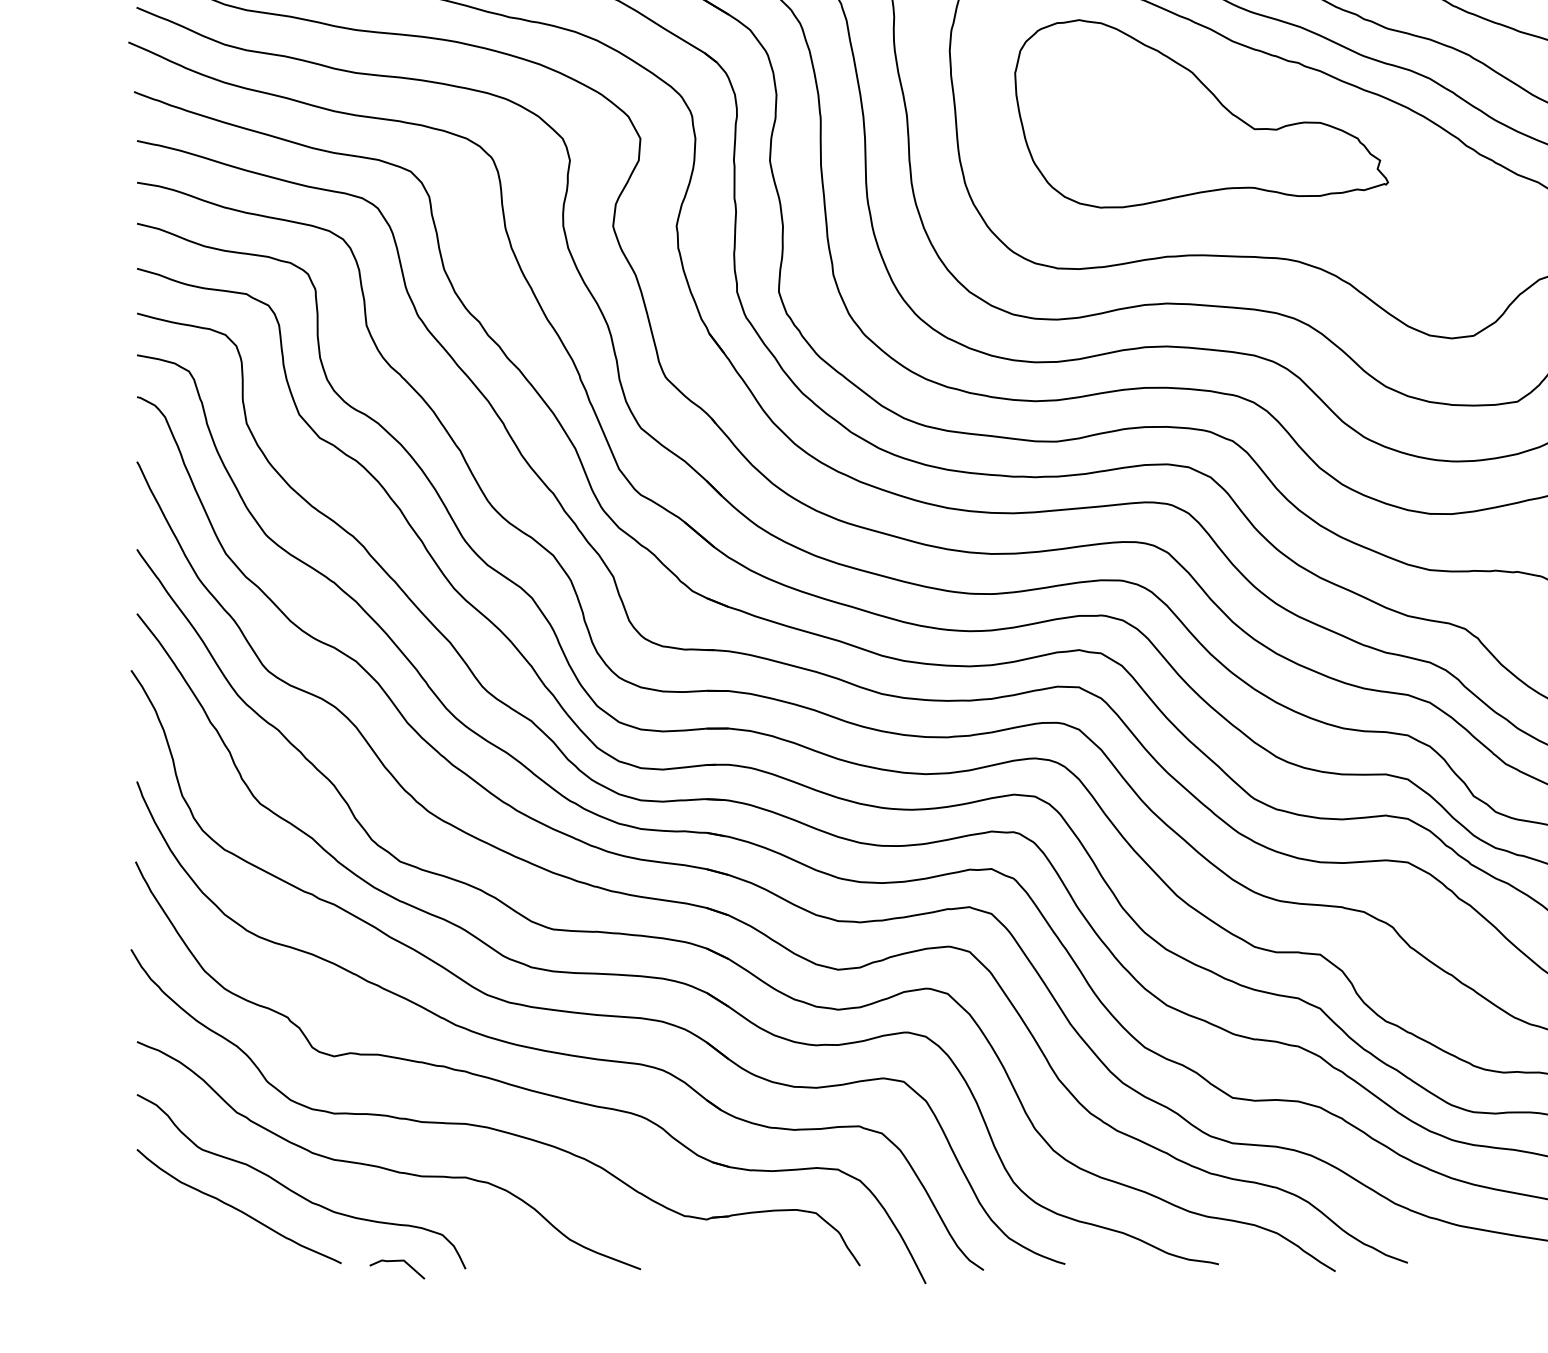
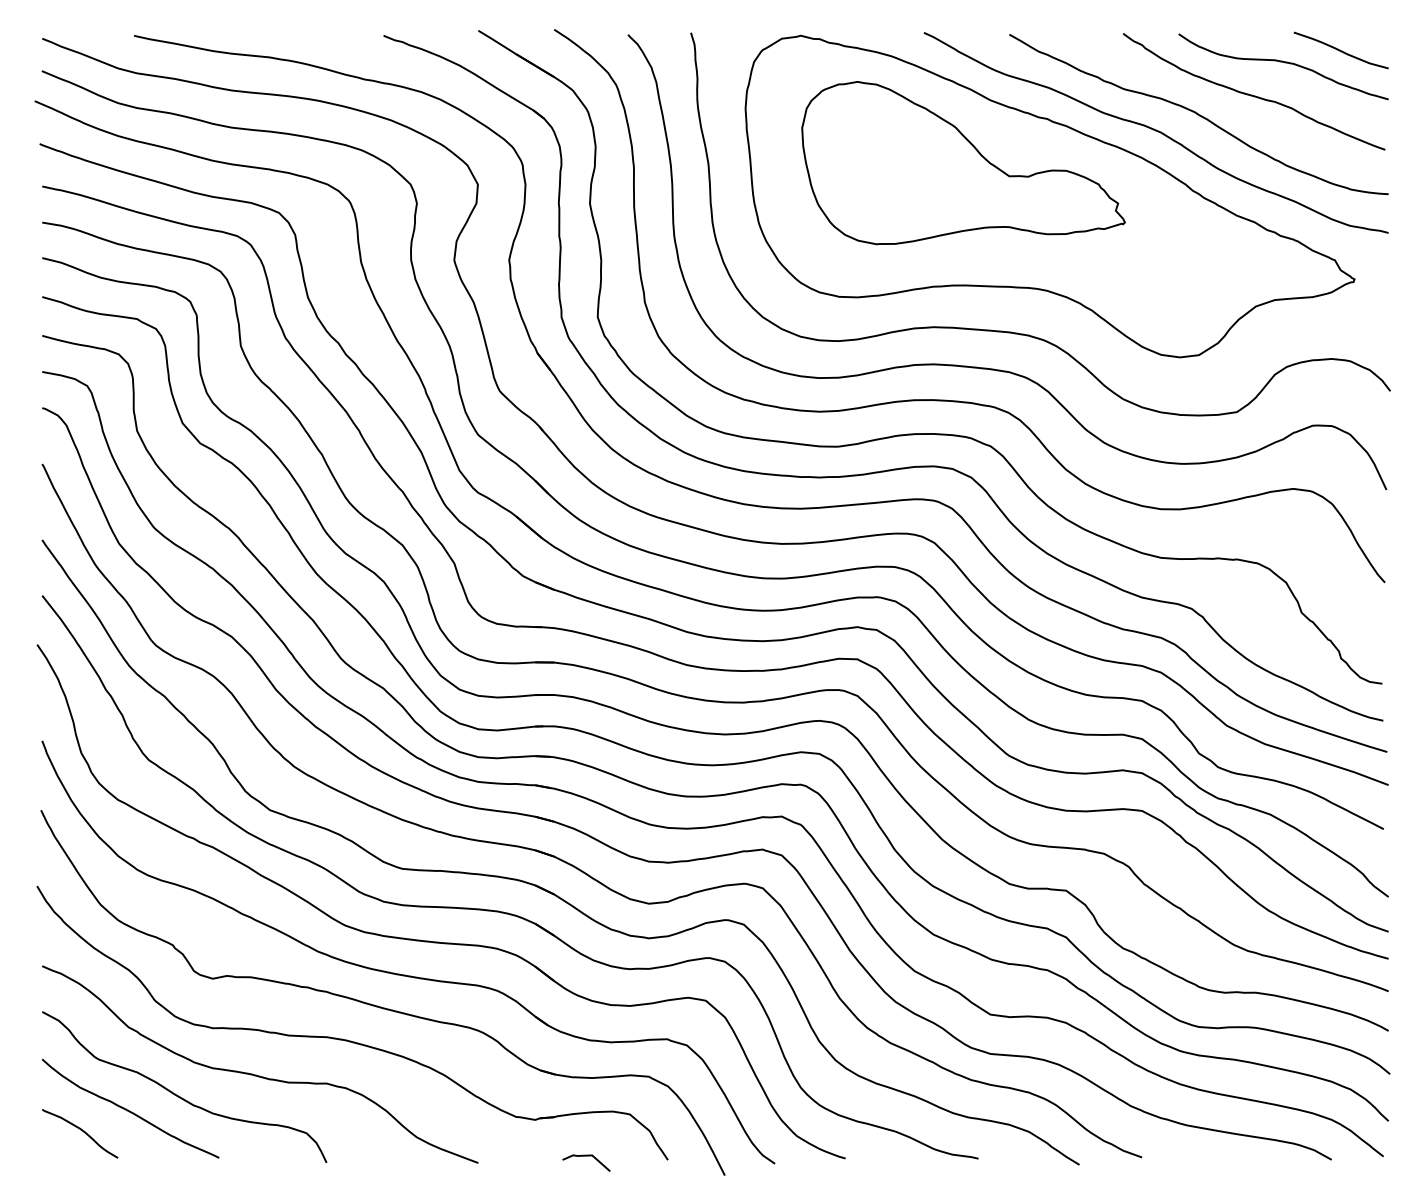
curve: (183, 1232) -> (82, 1131), added
line: (397, 1261) -> (586, 1156), moved

